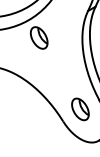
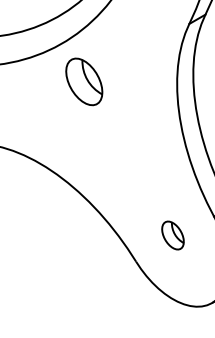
part: (80, 109) -> (173, 235), size x0.6

